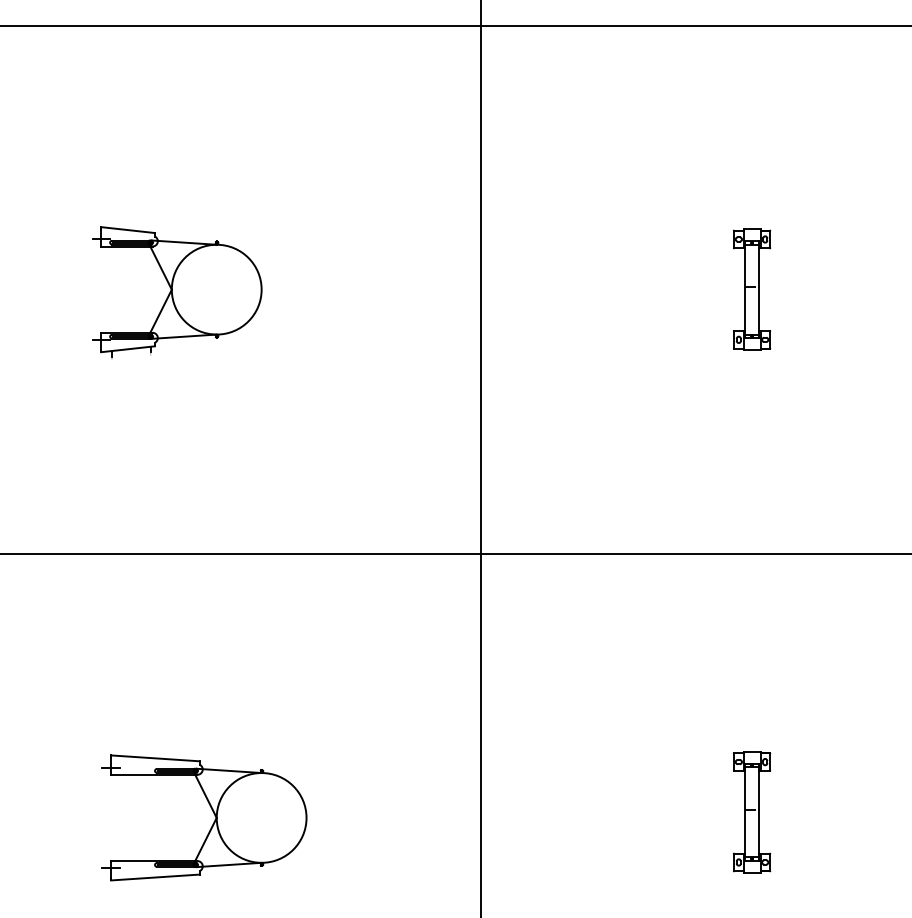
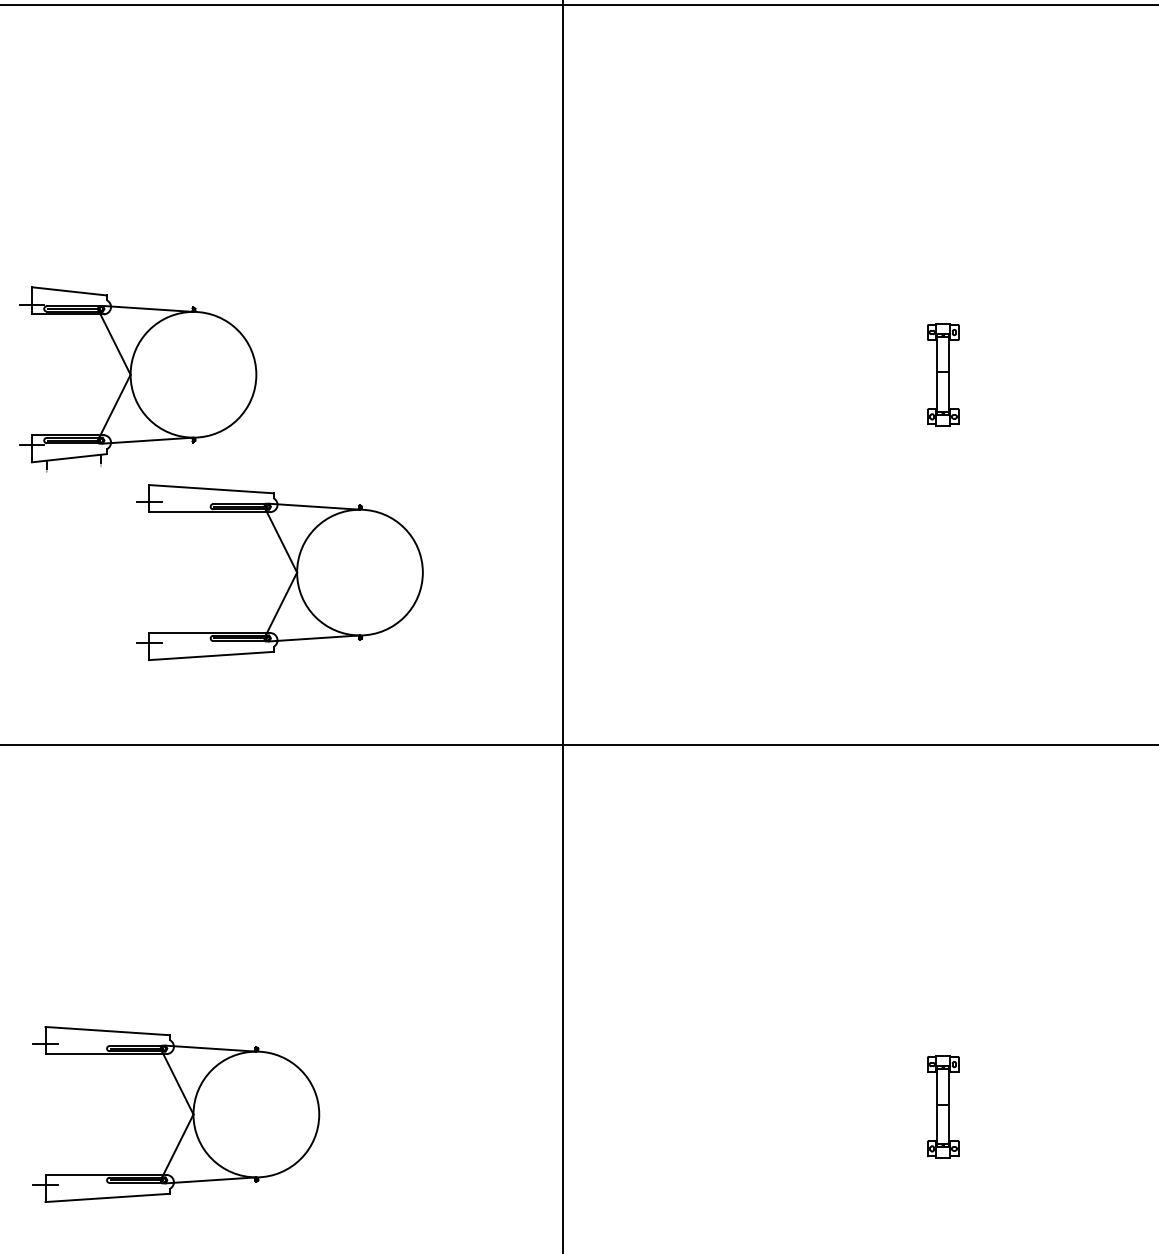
part: (752, 289) -> (943, 374), size x0.6
part: (287, 426) -> (292, 566), added
part: (752, 812) -> (943, 1106), size x0.6

